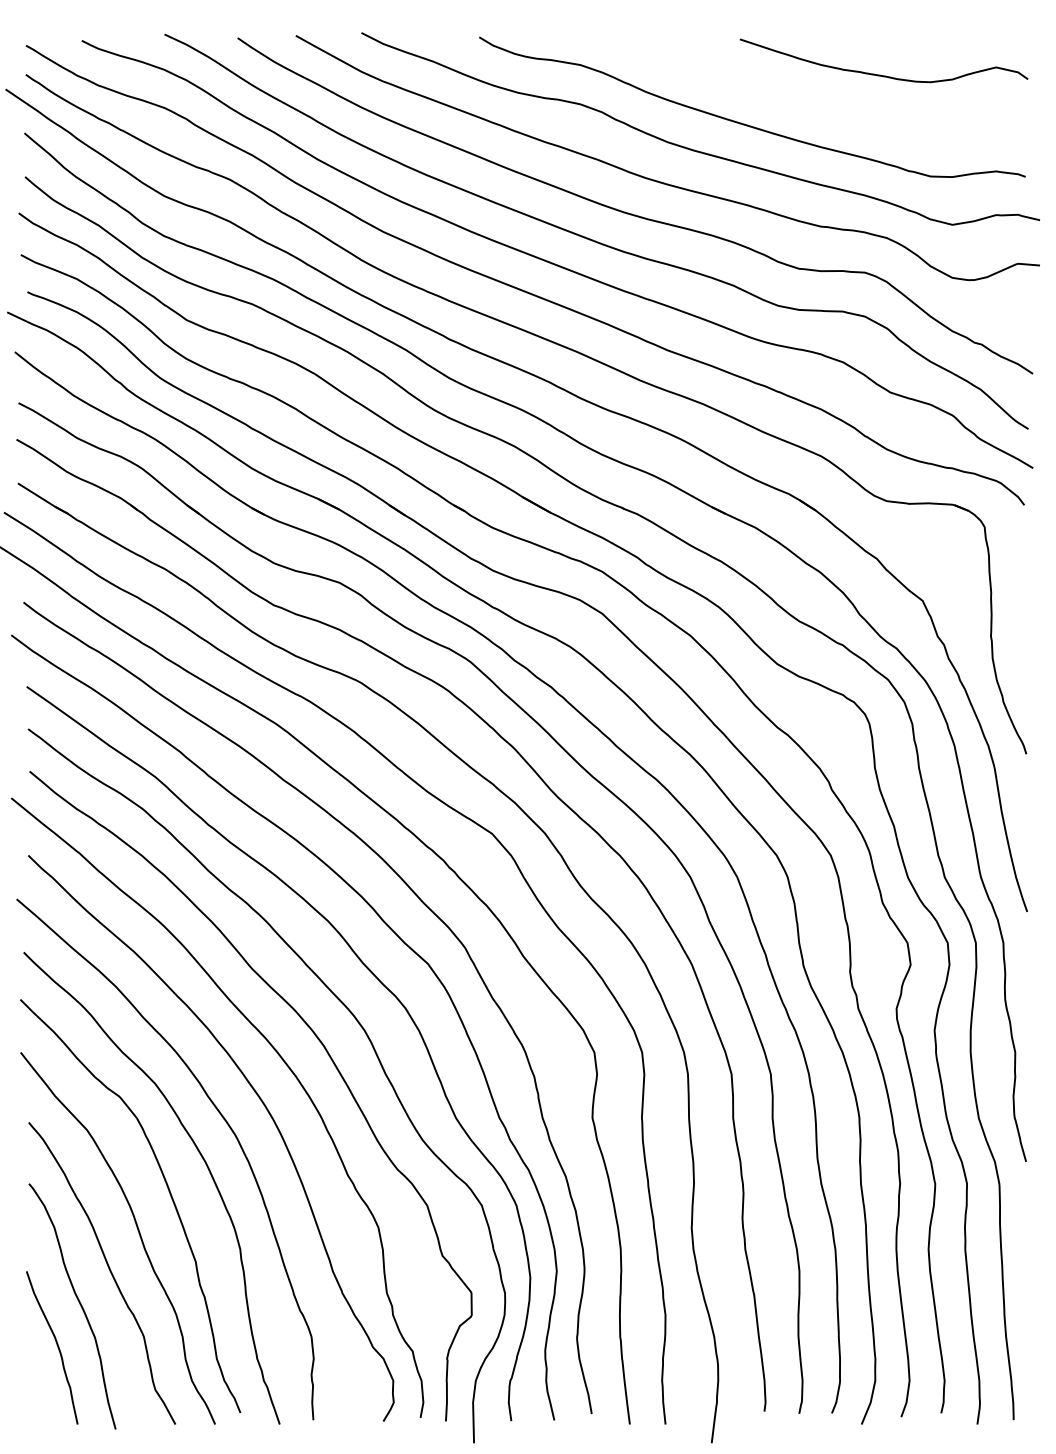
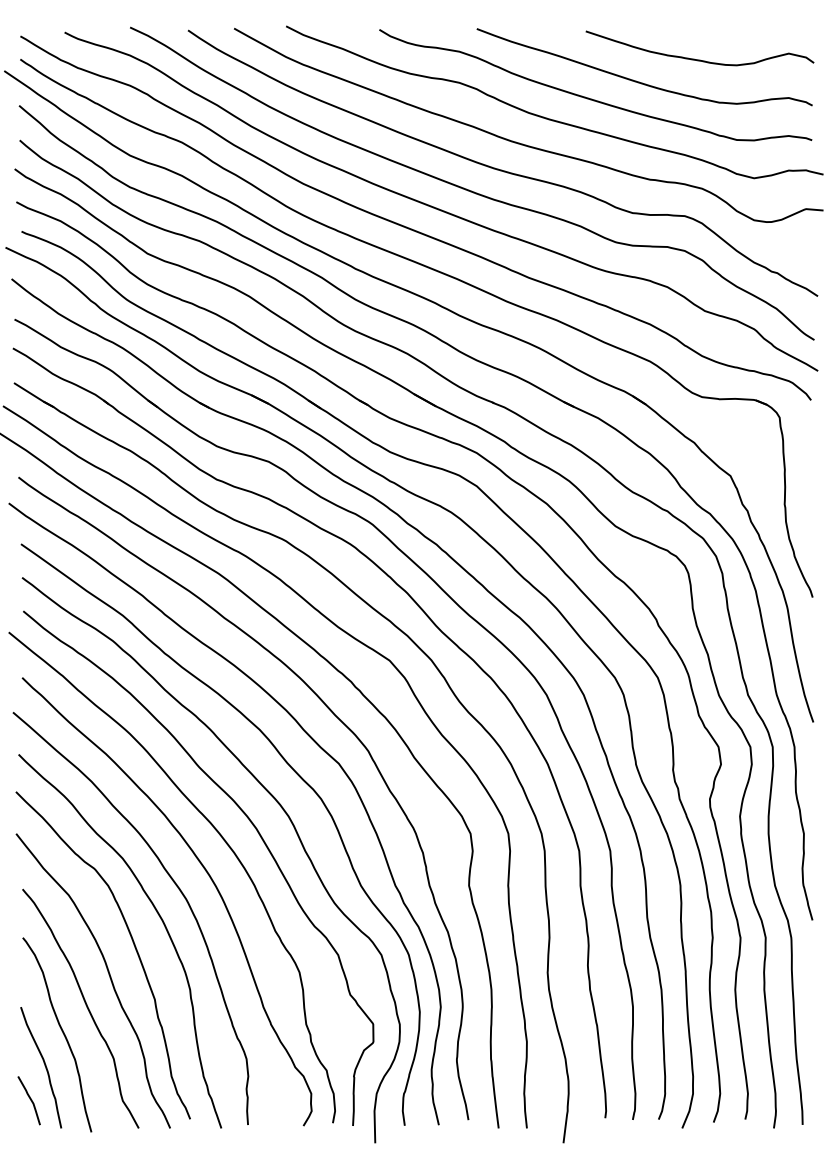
curve: (809, 103) -> (640, 82), added
curve: (37, 1387) -> (29, 1099), added

